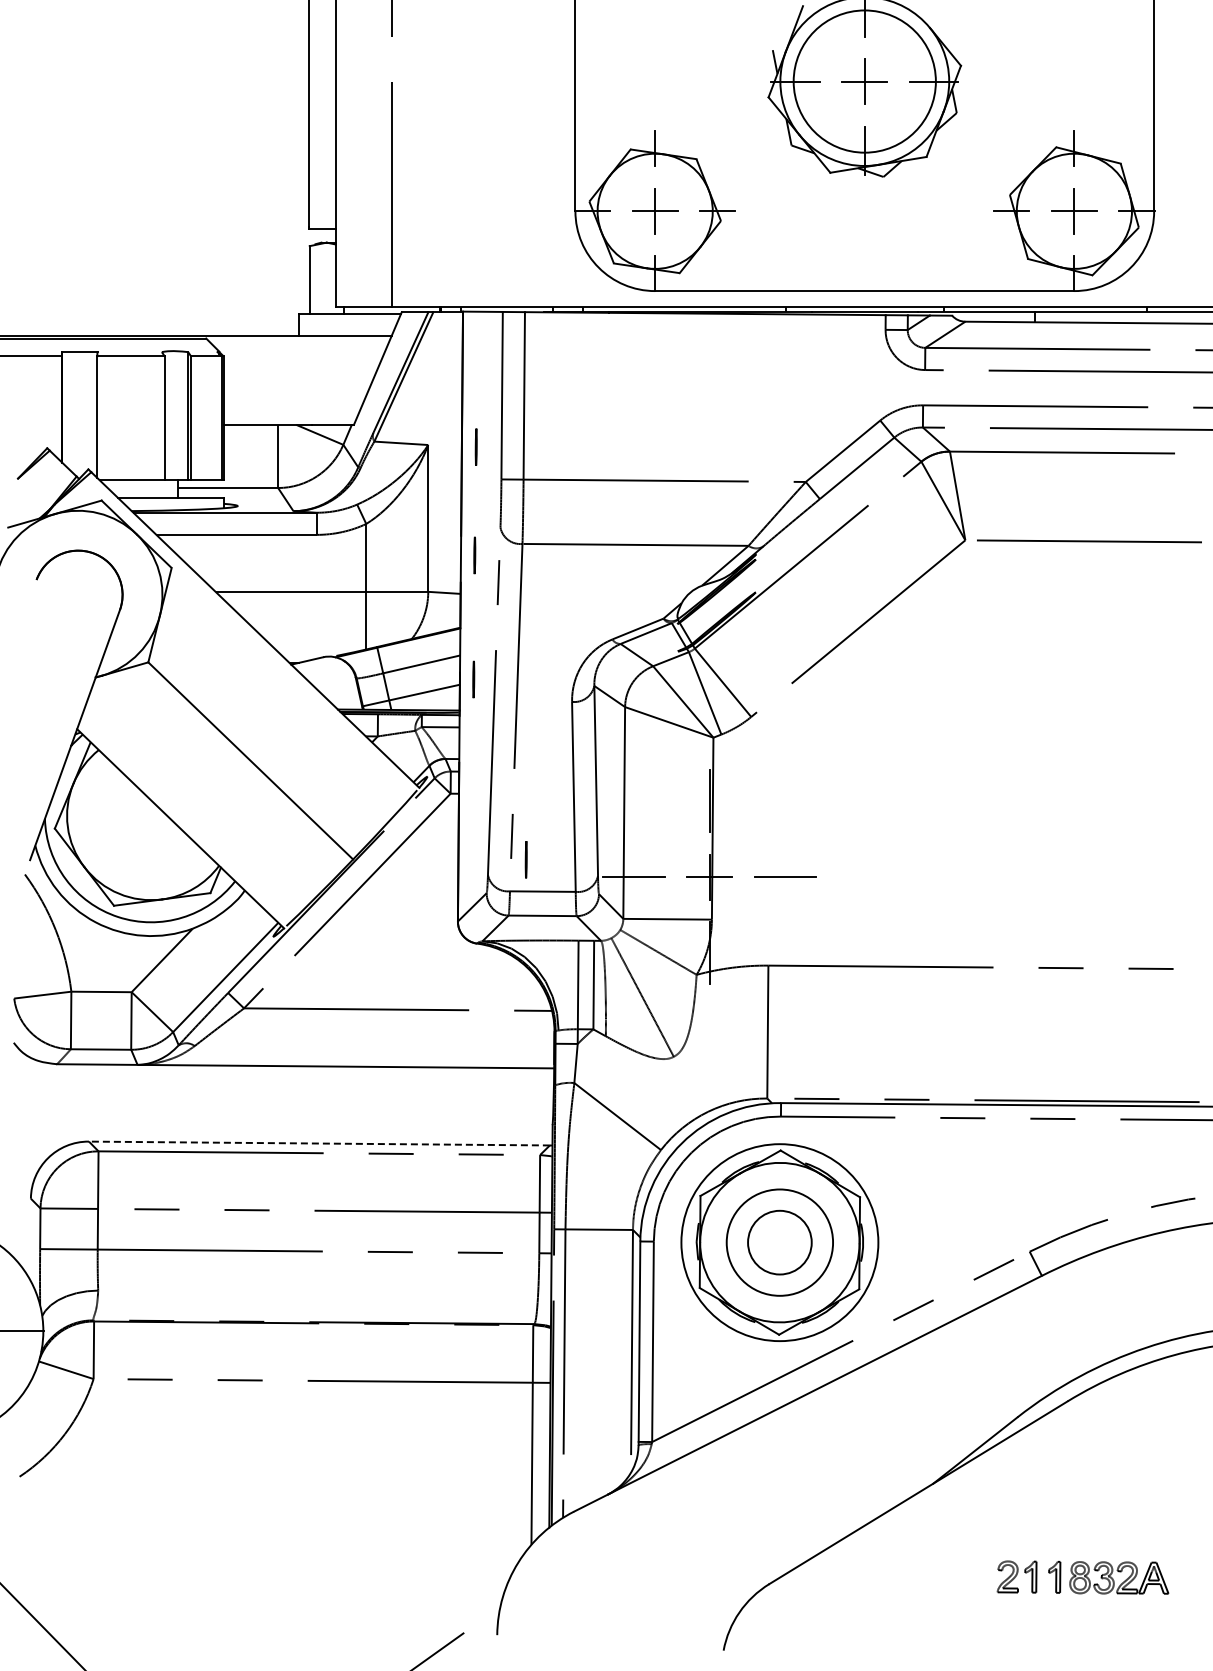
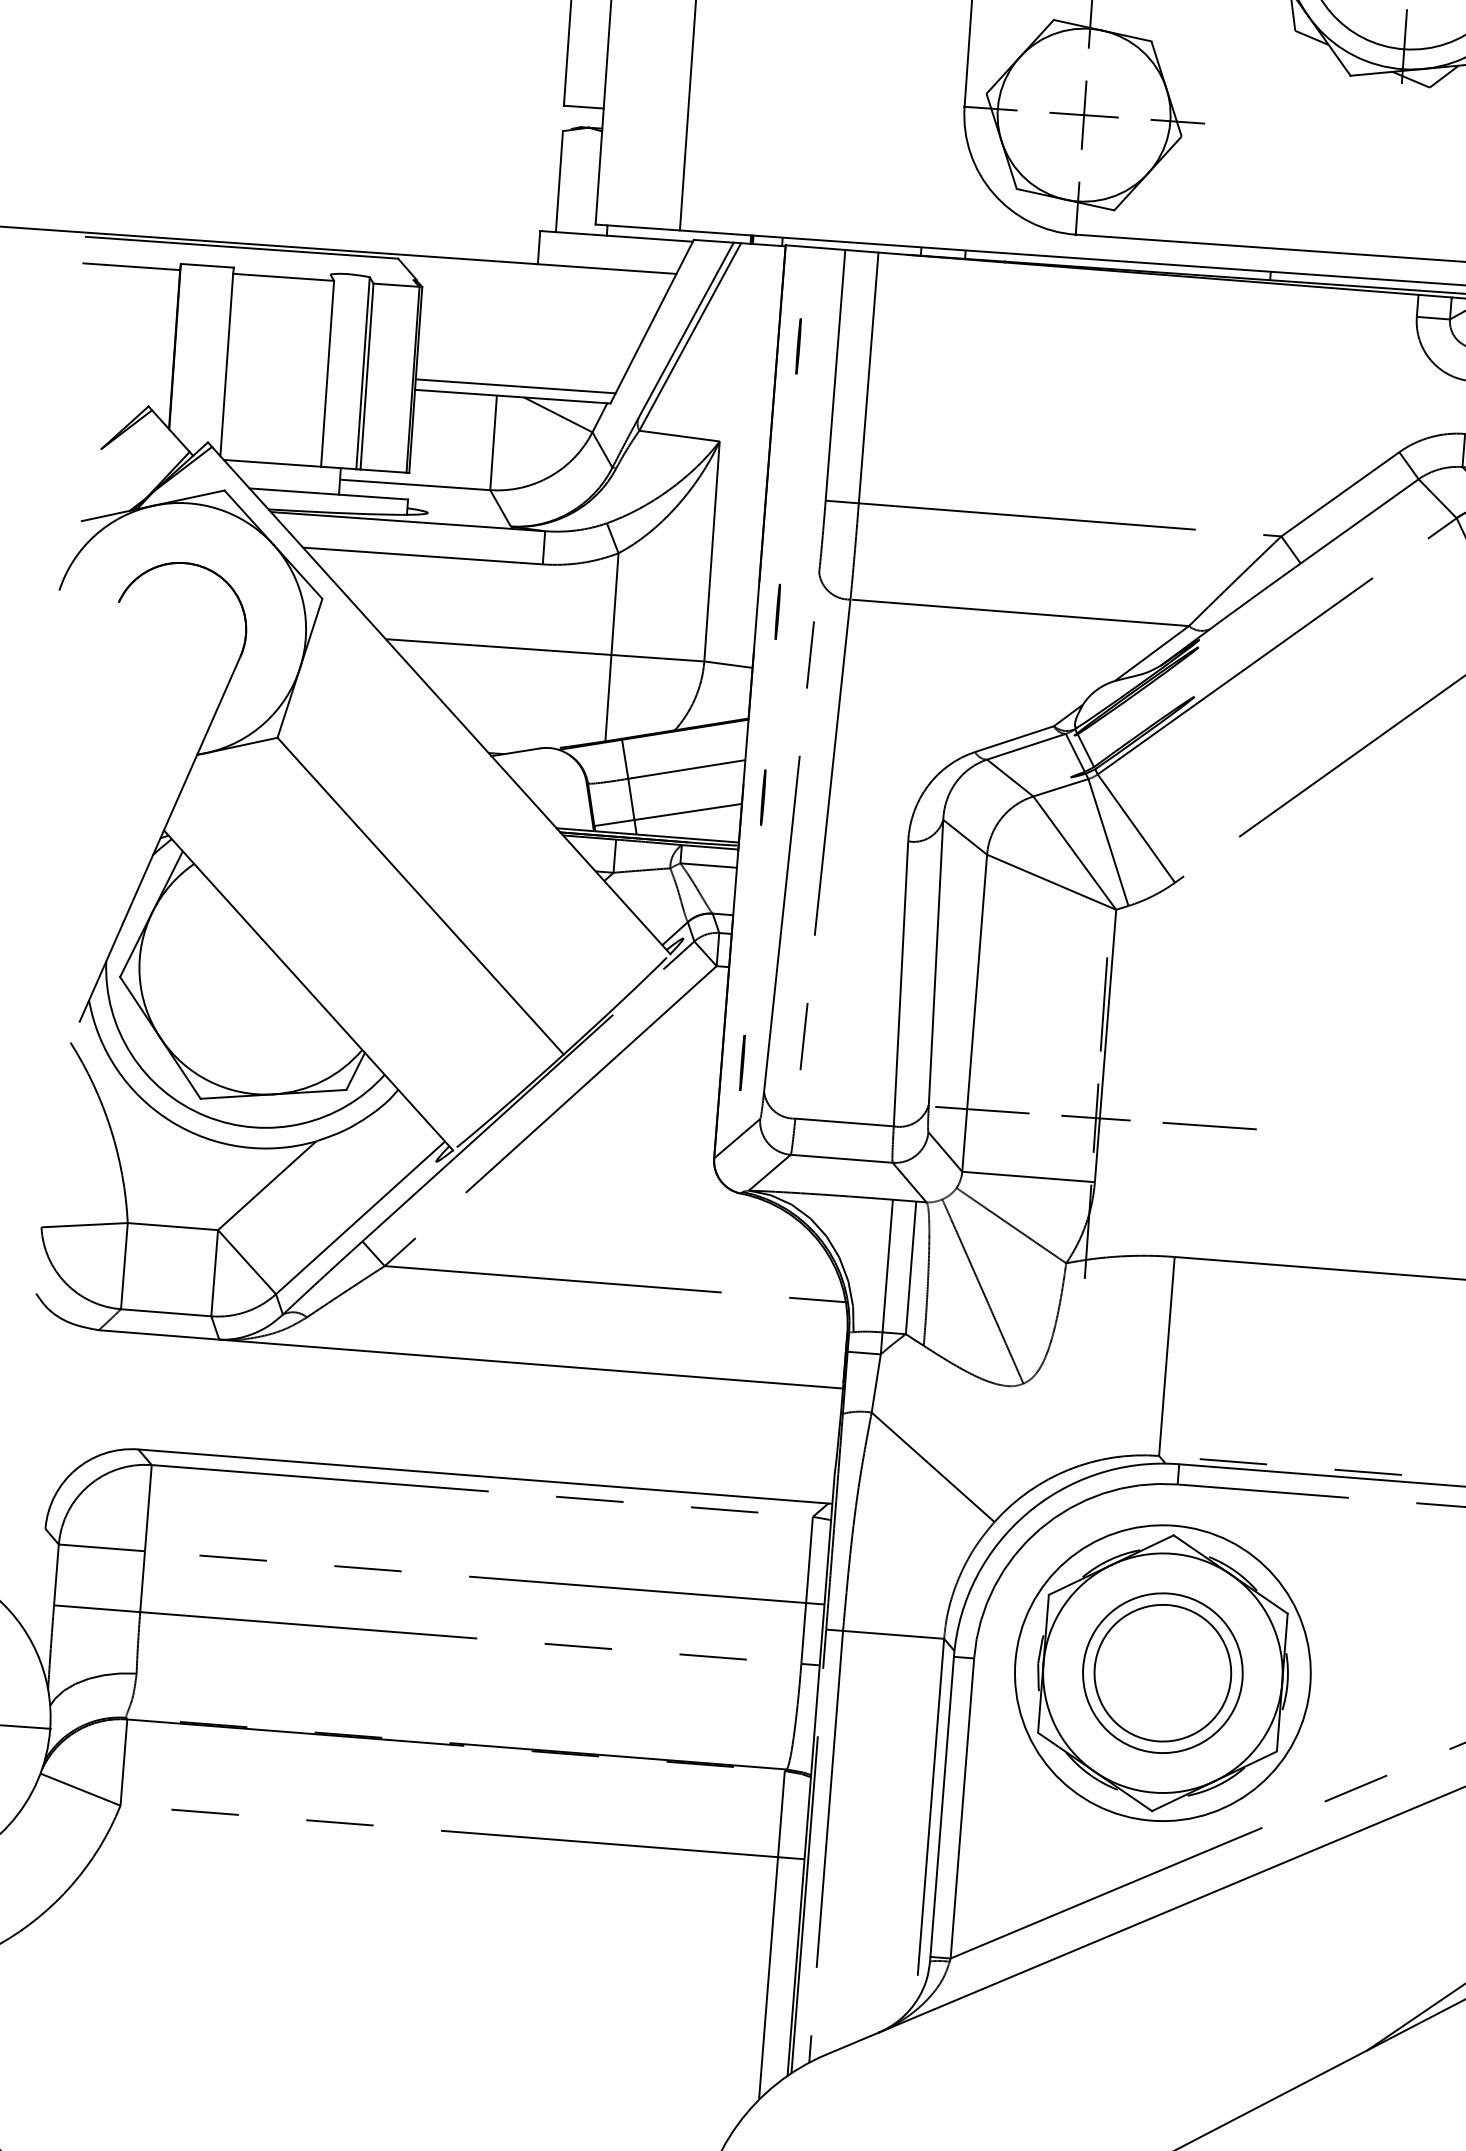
line: (289, 417) -> (514, 385), added
line: (475, 446) -> (797, 345), moved
line: (525, 859) -> (741, 1062), moved
line: (318, 1143) -> (482, 1476), dashed -> solid
circle: (779, 1242) -> (1162, 1672), size x1.43

